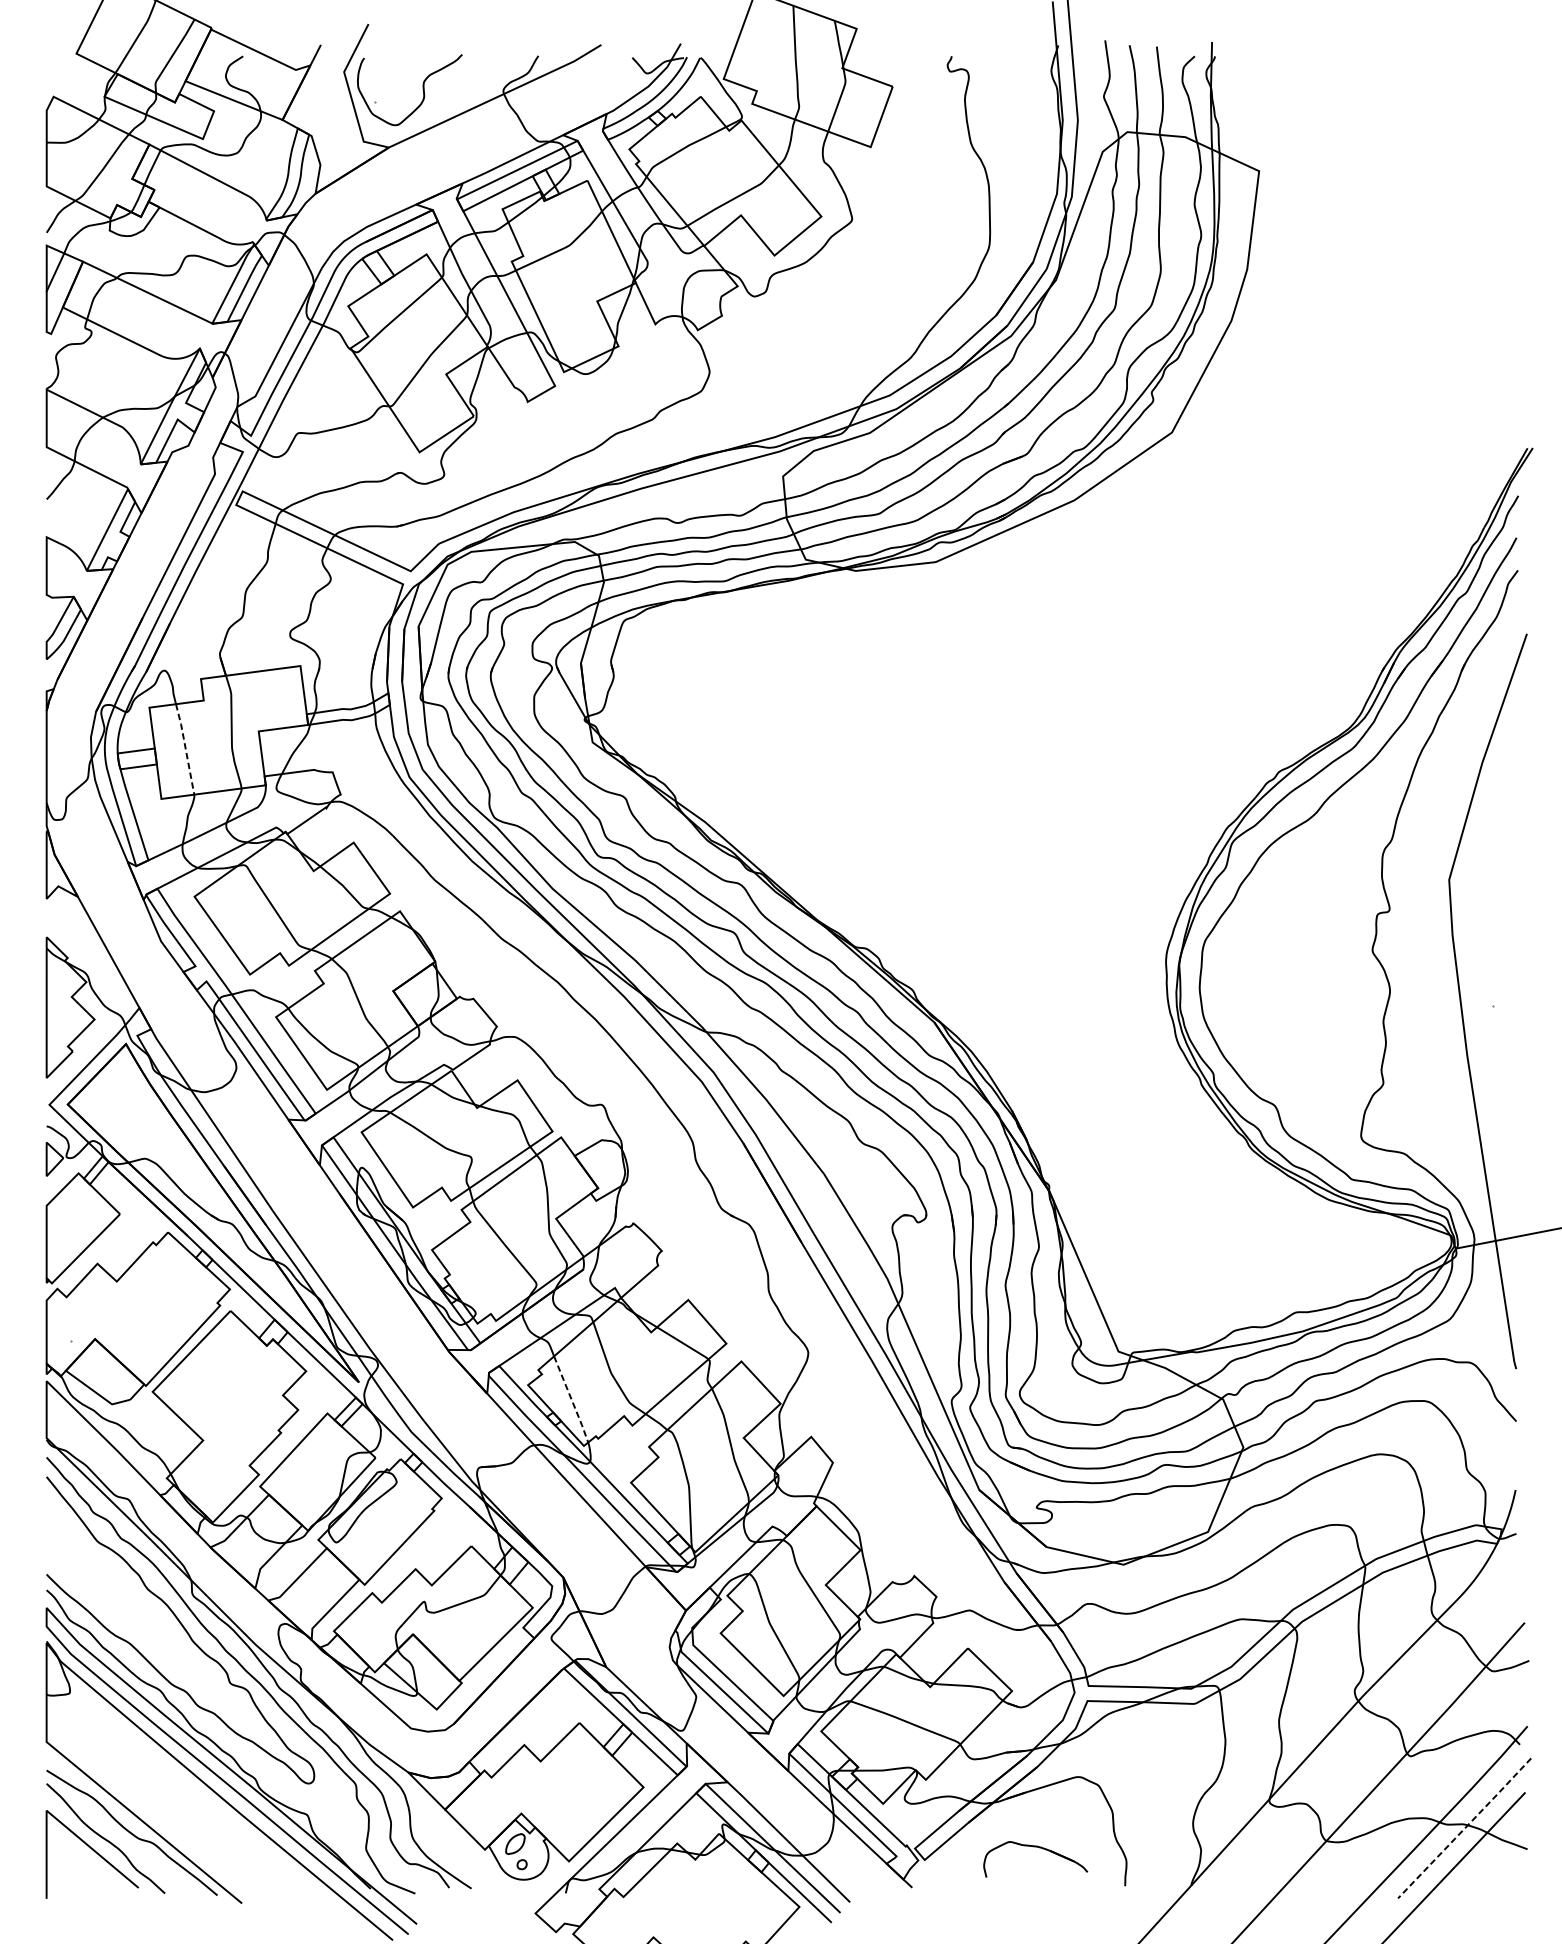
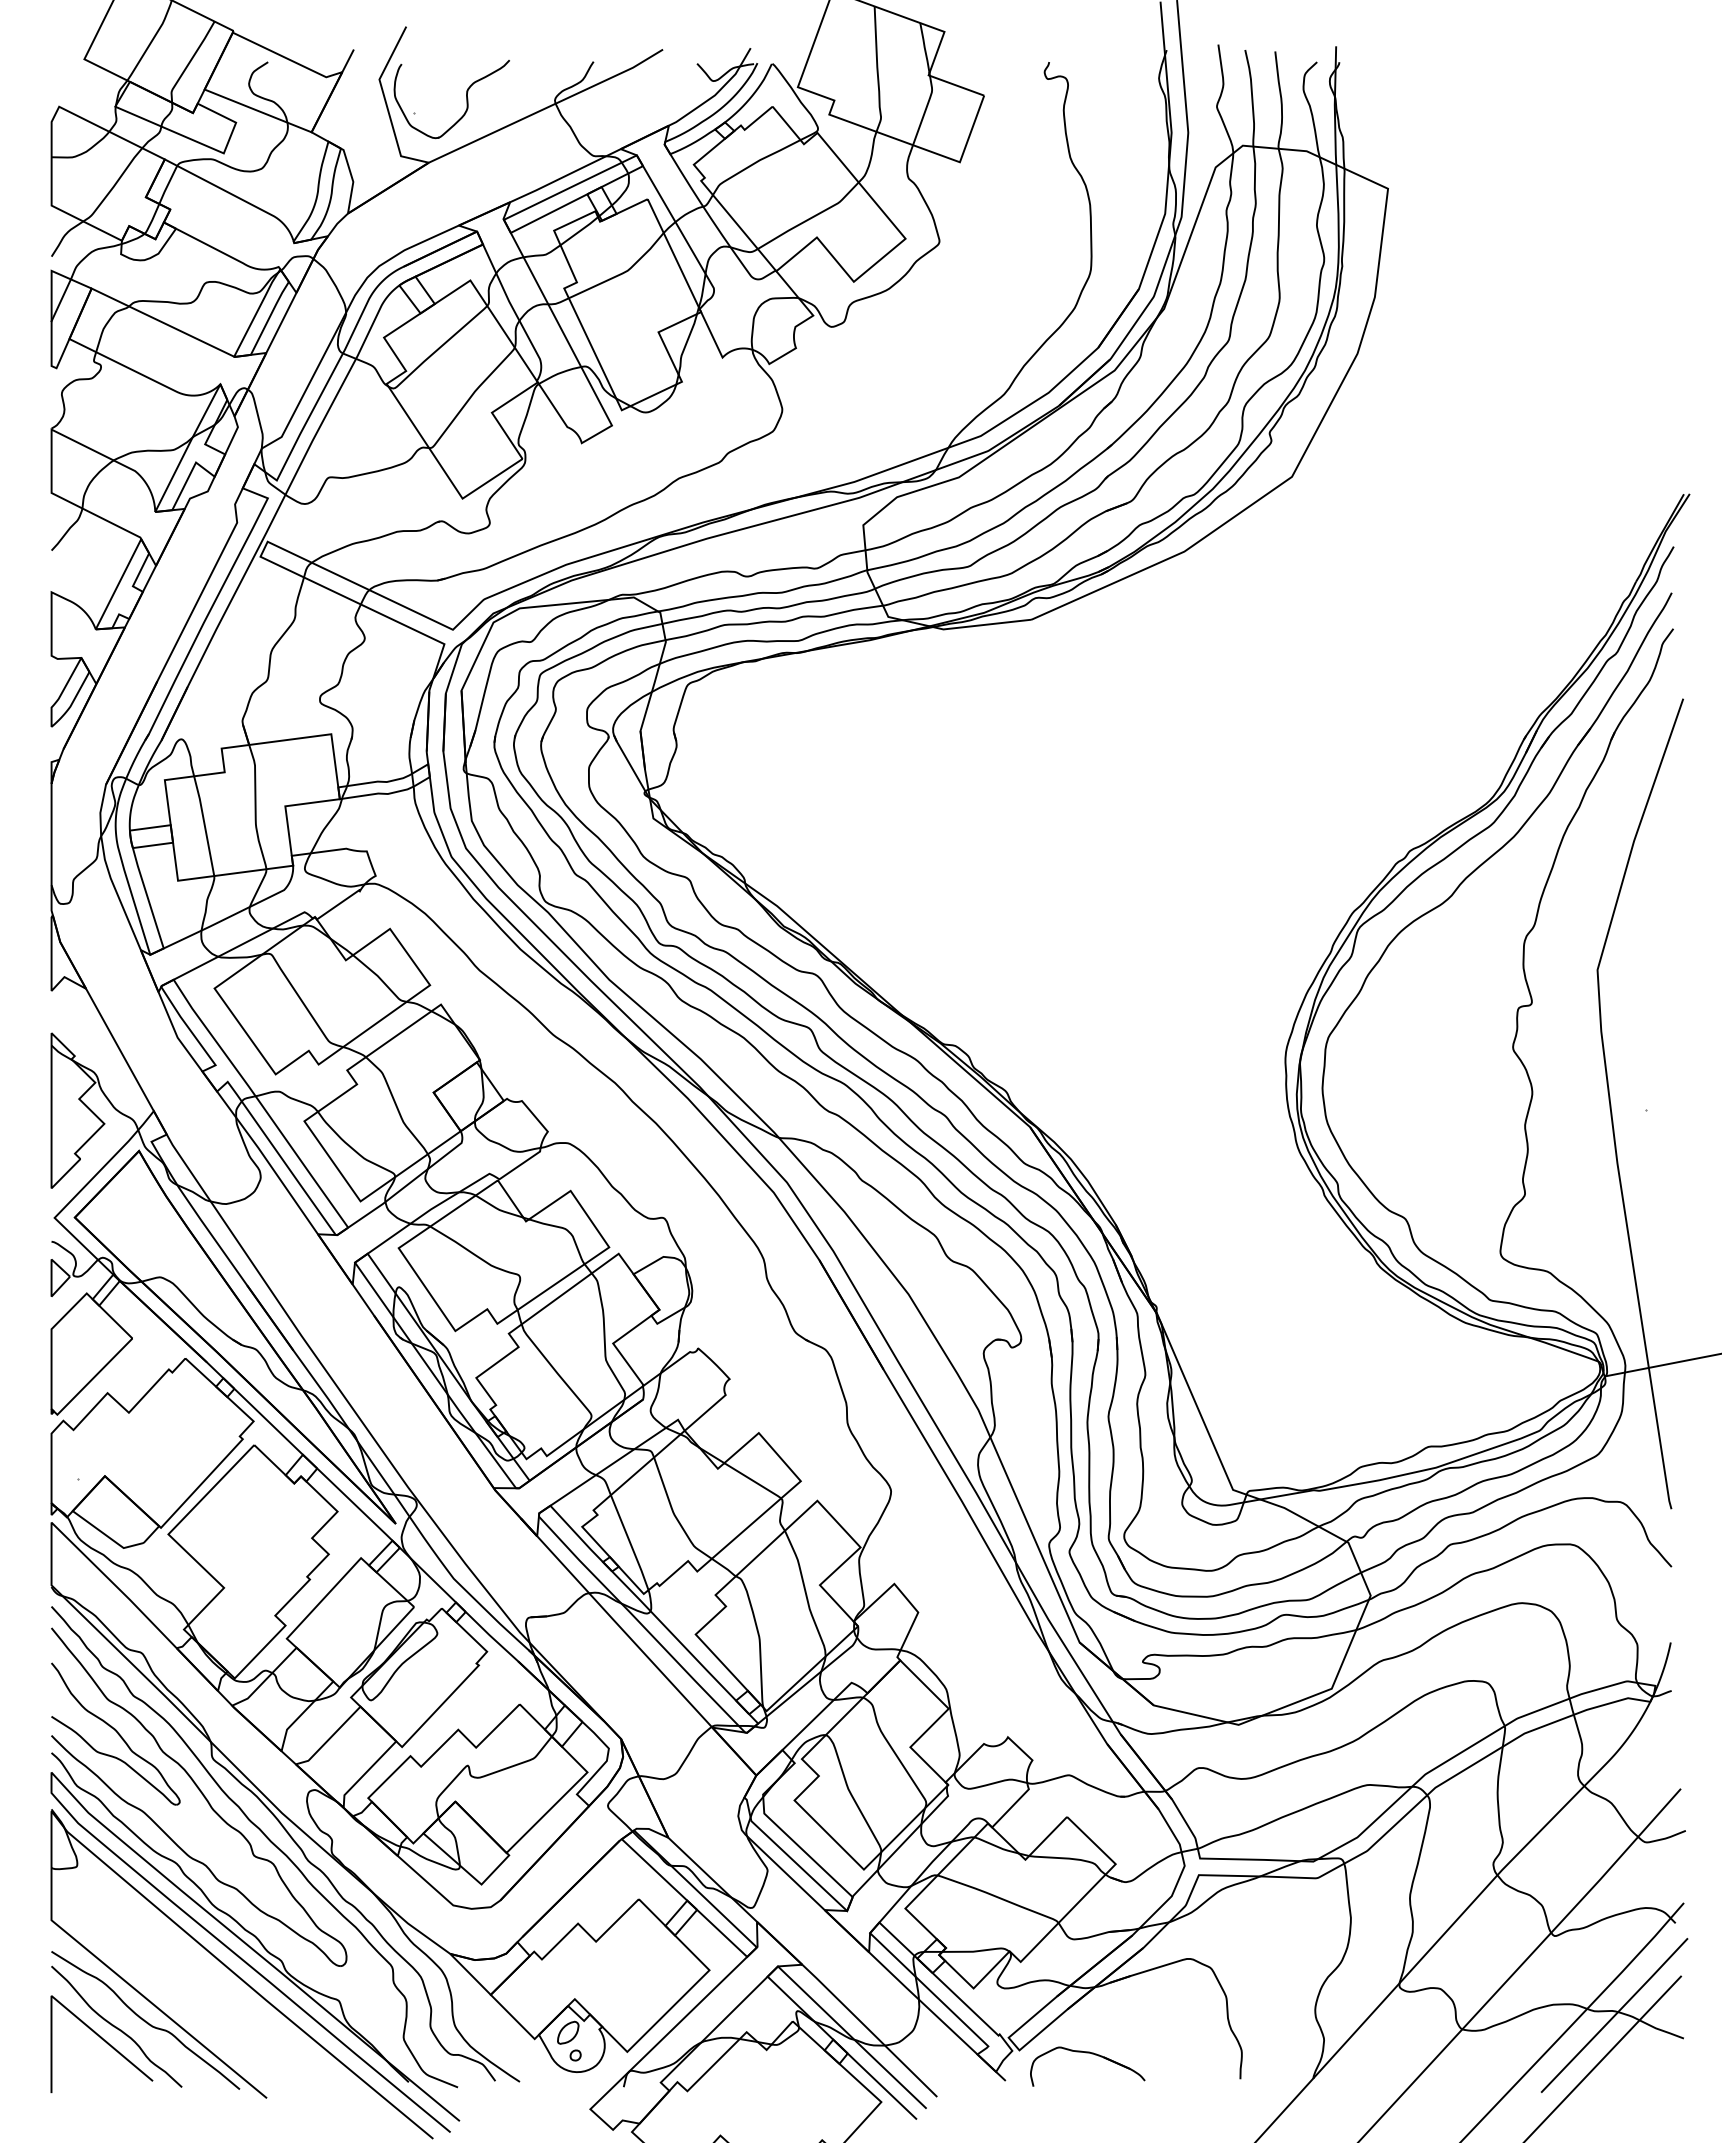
line: (185, 748) -> (204, 825), dashed -> solid
line: (571, 1400) -> (630, 1543), dashed -> solid
part: (104, 1572) -> (115, 1733), added
line: (1464, 1828) -> (1614, 2015), dashed -> solid
part: (1039, 1848) -> (1091, 2054), moved

